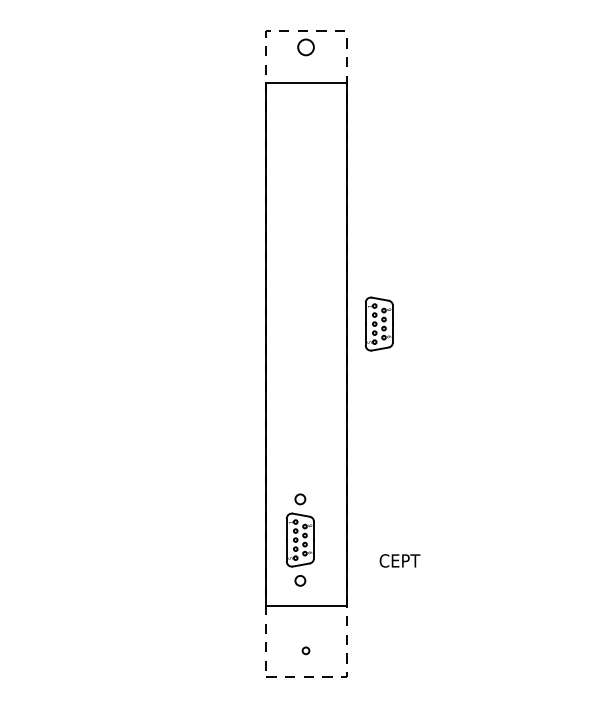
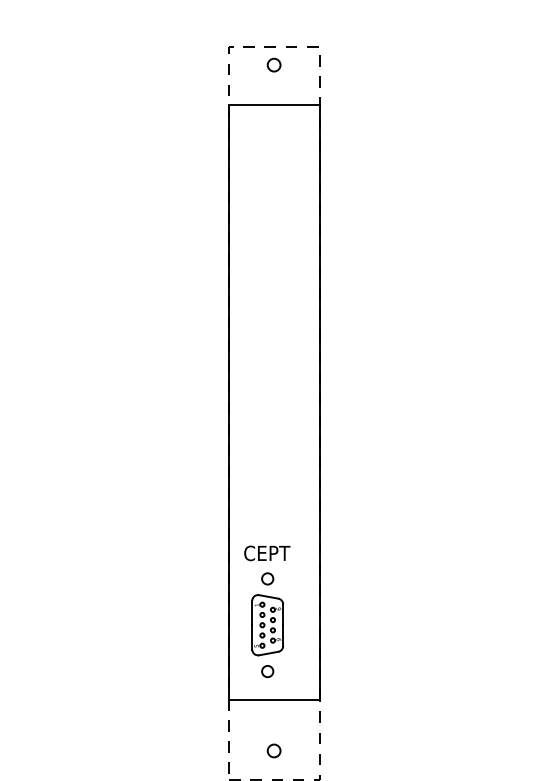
circle: (305, 46) -> (273, 64), size x0.71
part: (379, 323) -> (357, 379), removed
text: (399, 560) -> (266, 552), moved
circle: (305, 650) -> (273, 750), size x1.67

